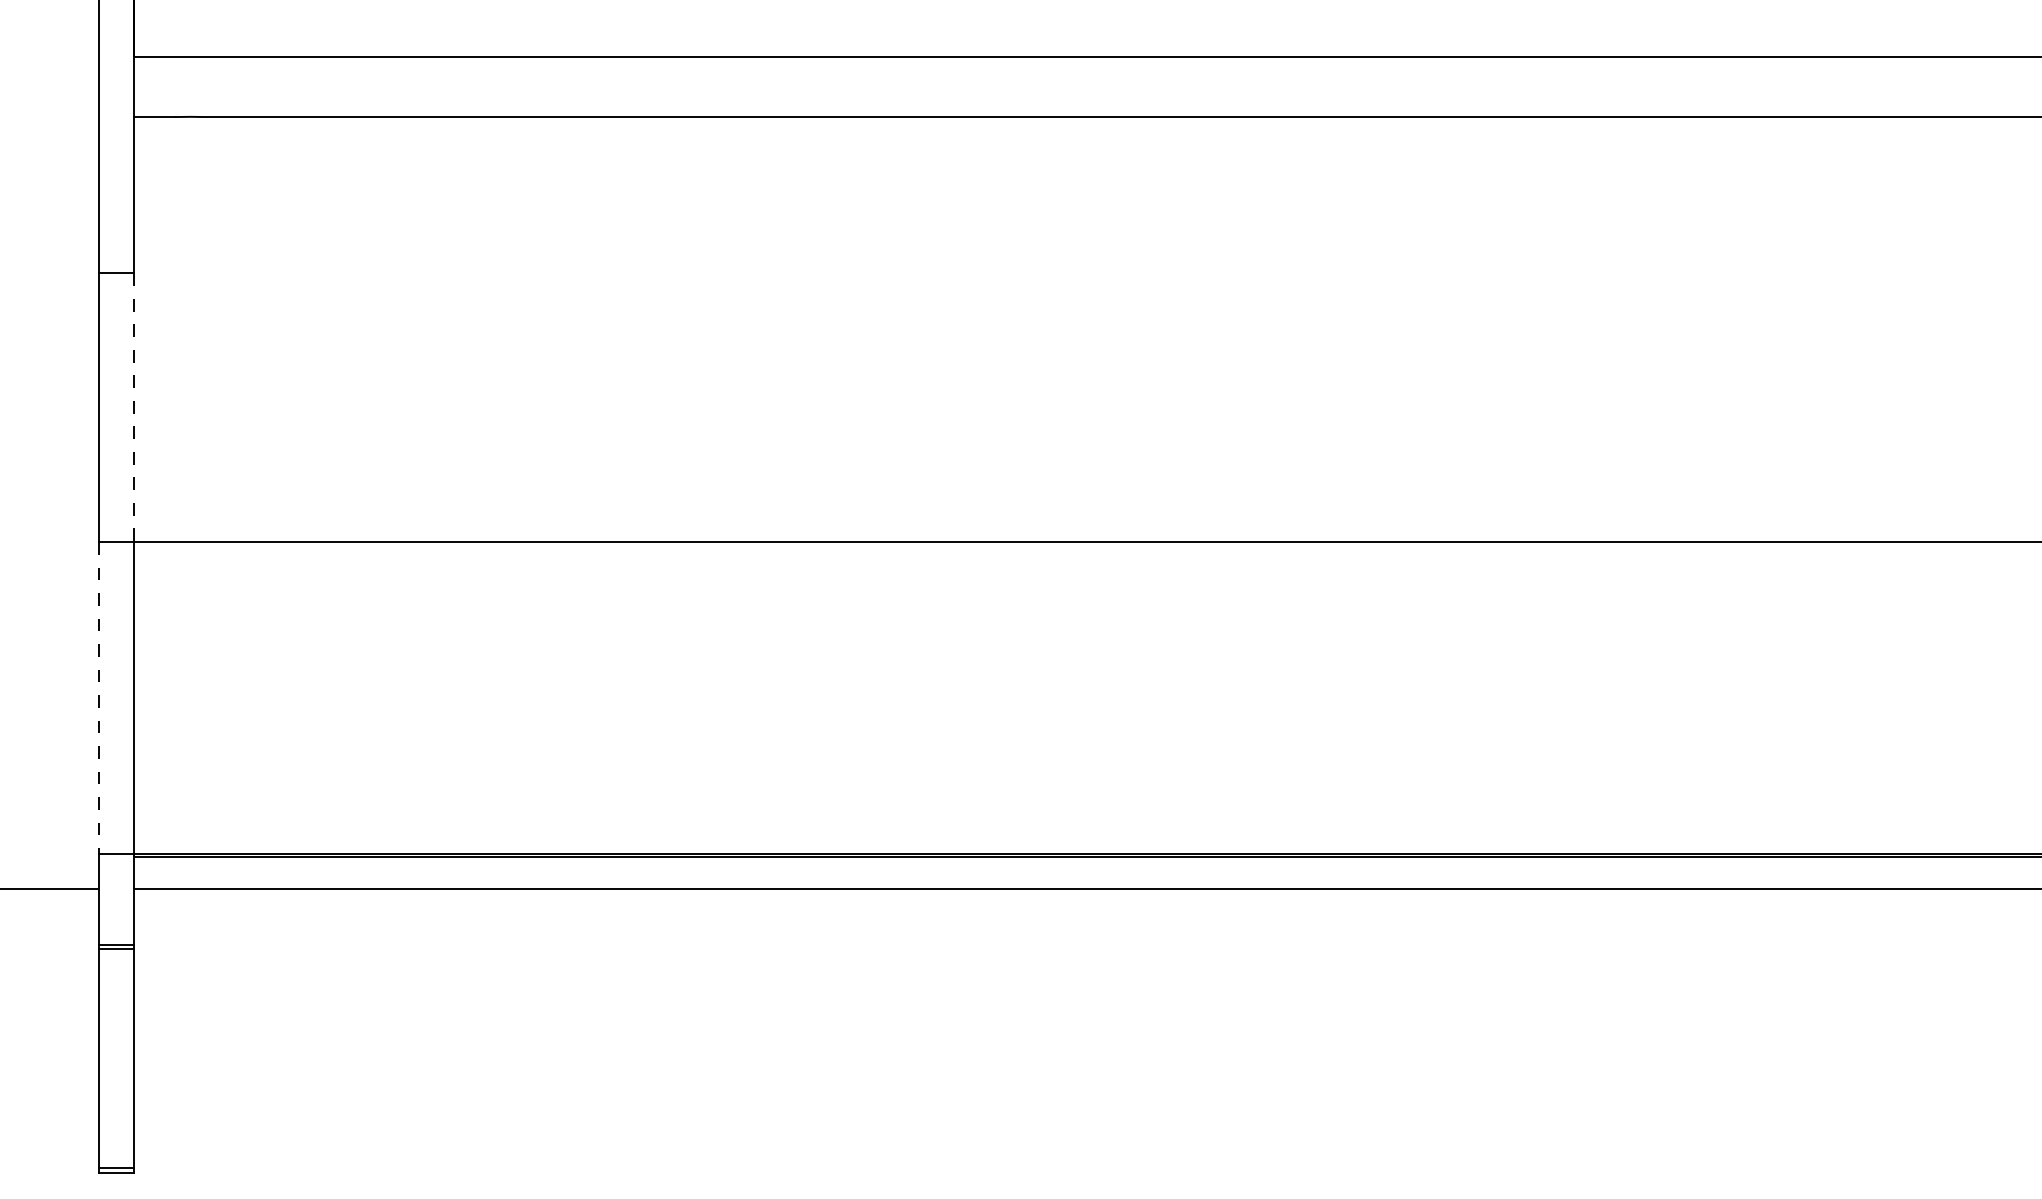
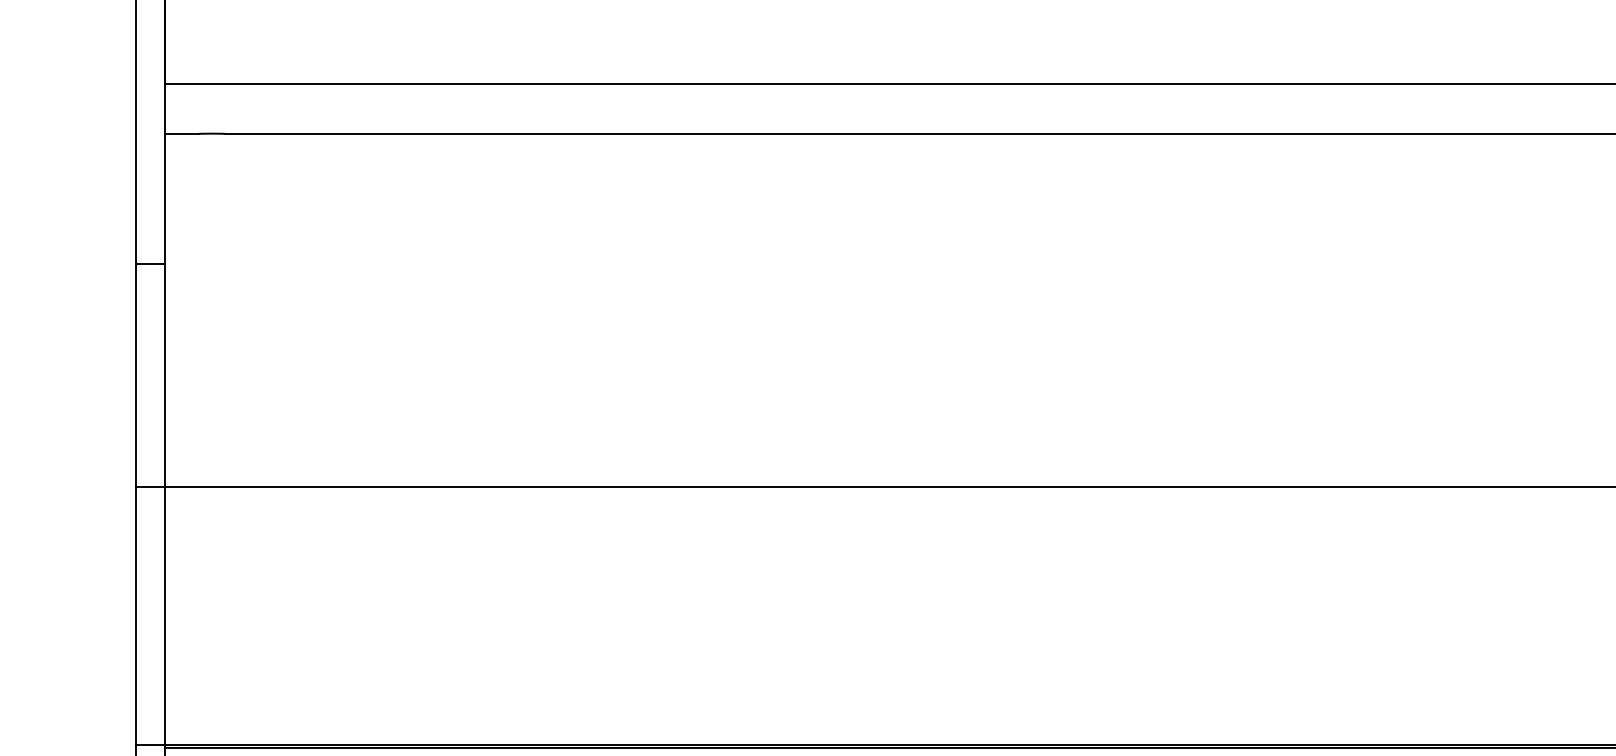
line: (134, 408) -> (165, 375), dashed -> solid
line: (98, 697) -> (135, 615), dashed -> solid

